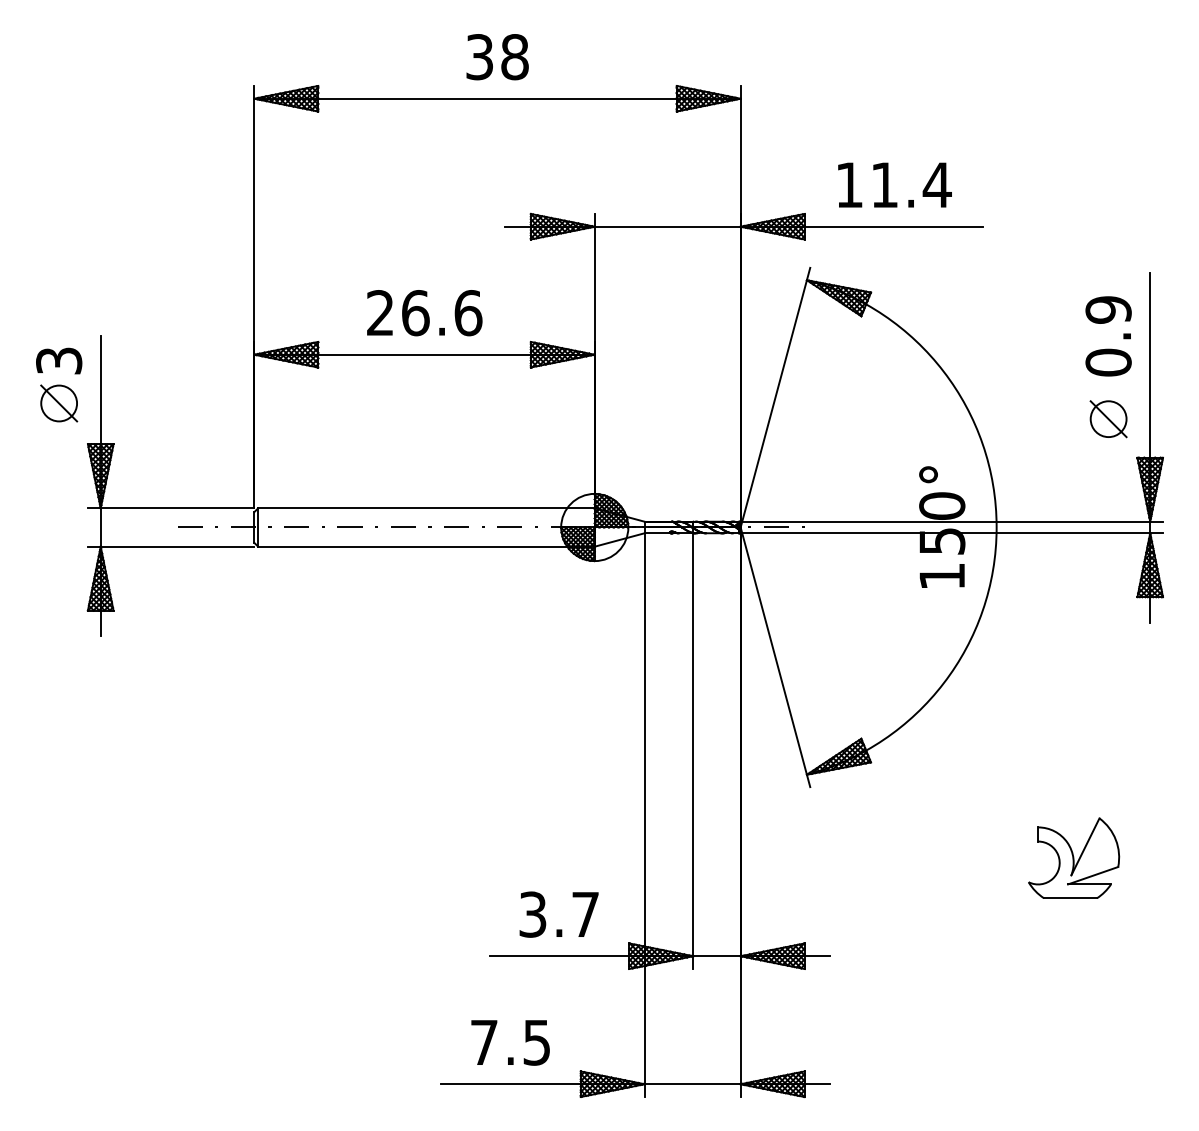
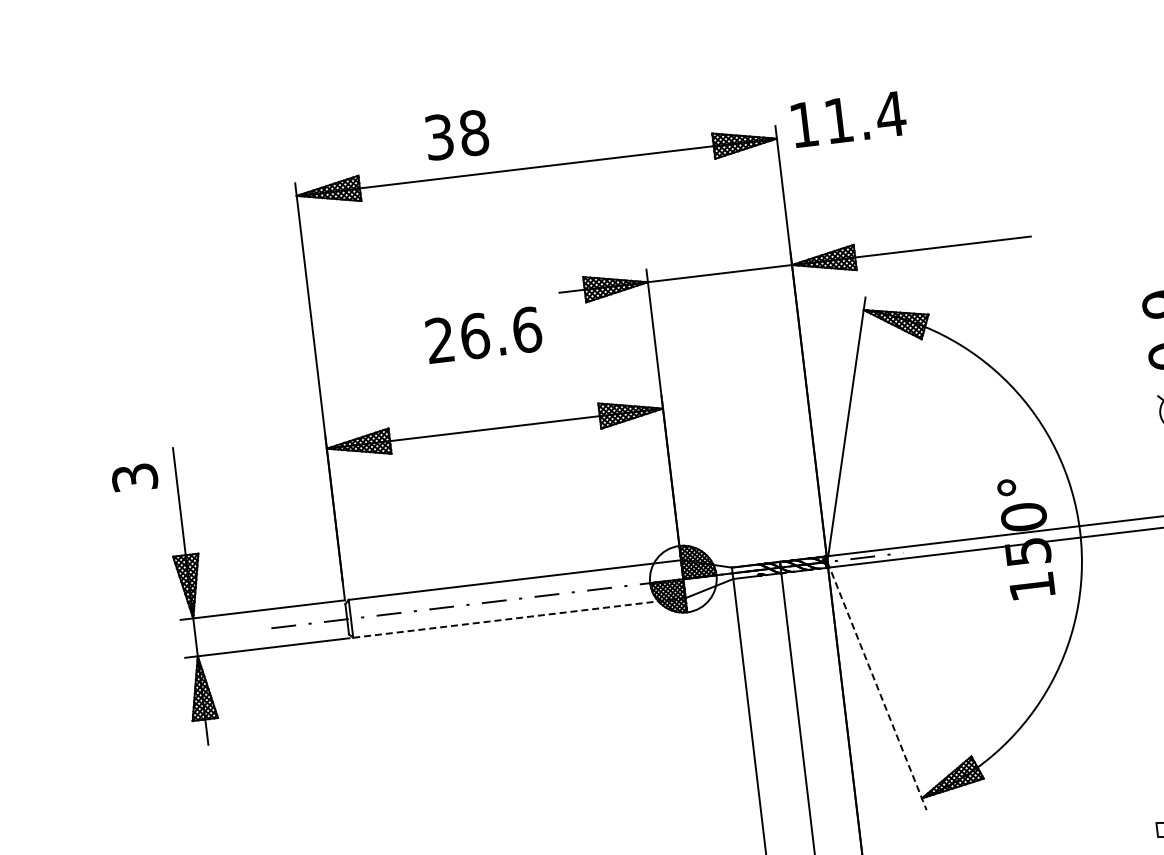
text: (497, 57) -> (456, 135), moved
text: (894, 184) -> (848, 118), moved
text: (424, 313) -> (483, 335), moved
part: (59, 403) -> (140, 519), removed
line: (426, 546) -> (519, 617), solid -> dashed
line: (775, 657) -> (877, 686), solid -> dashed

